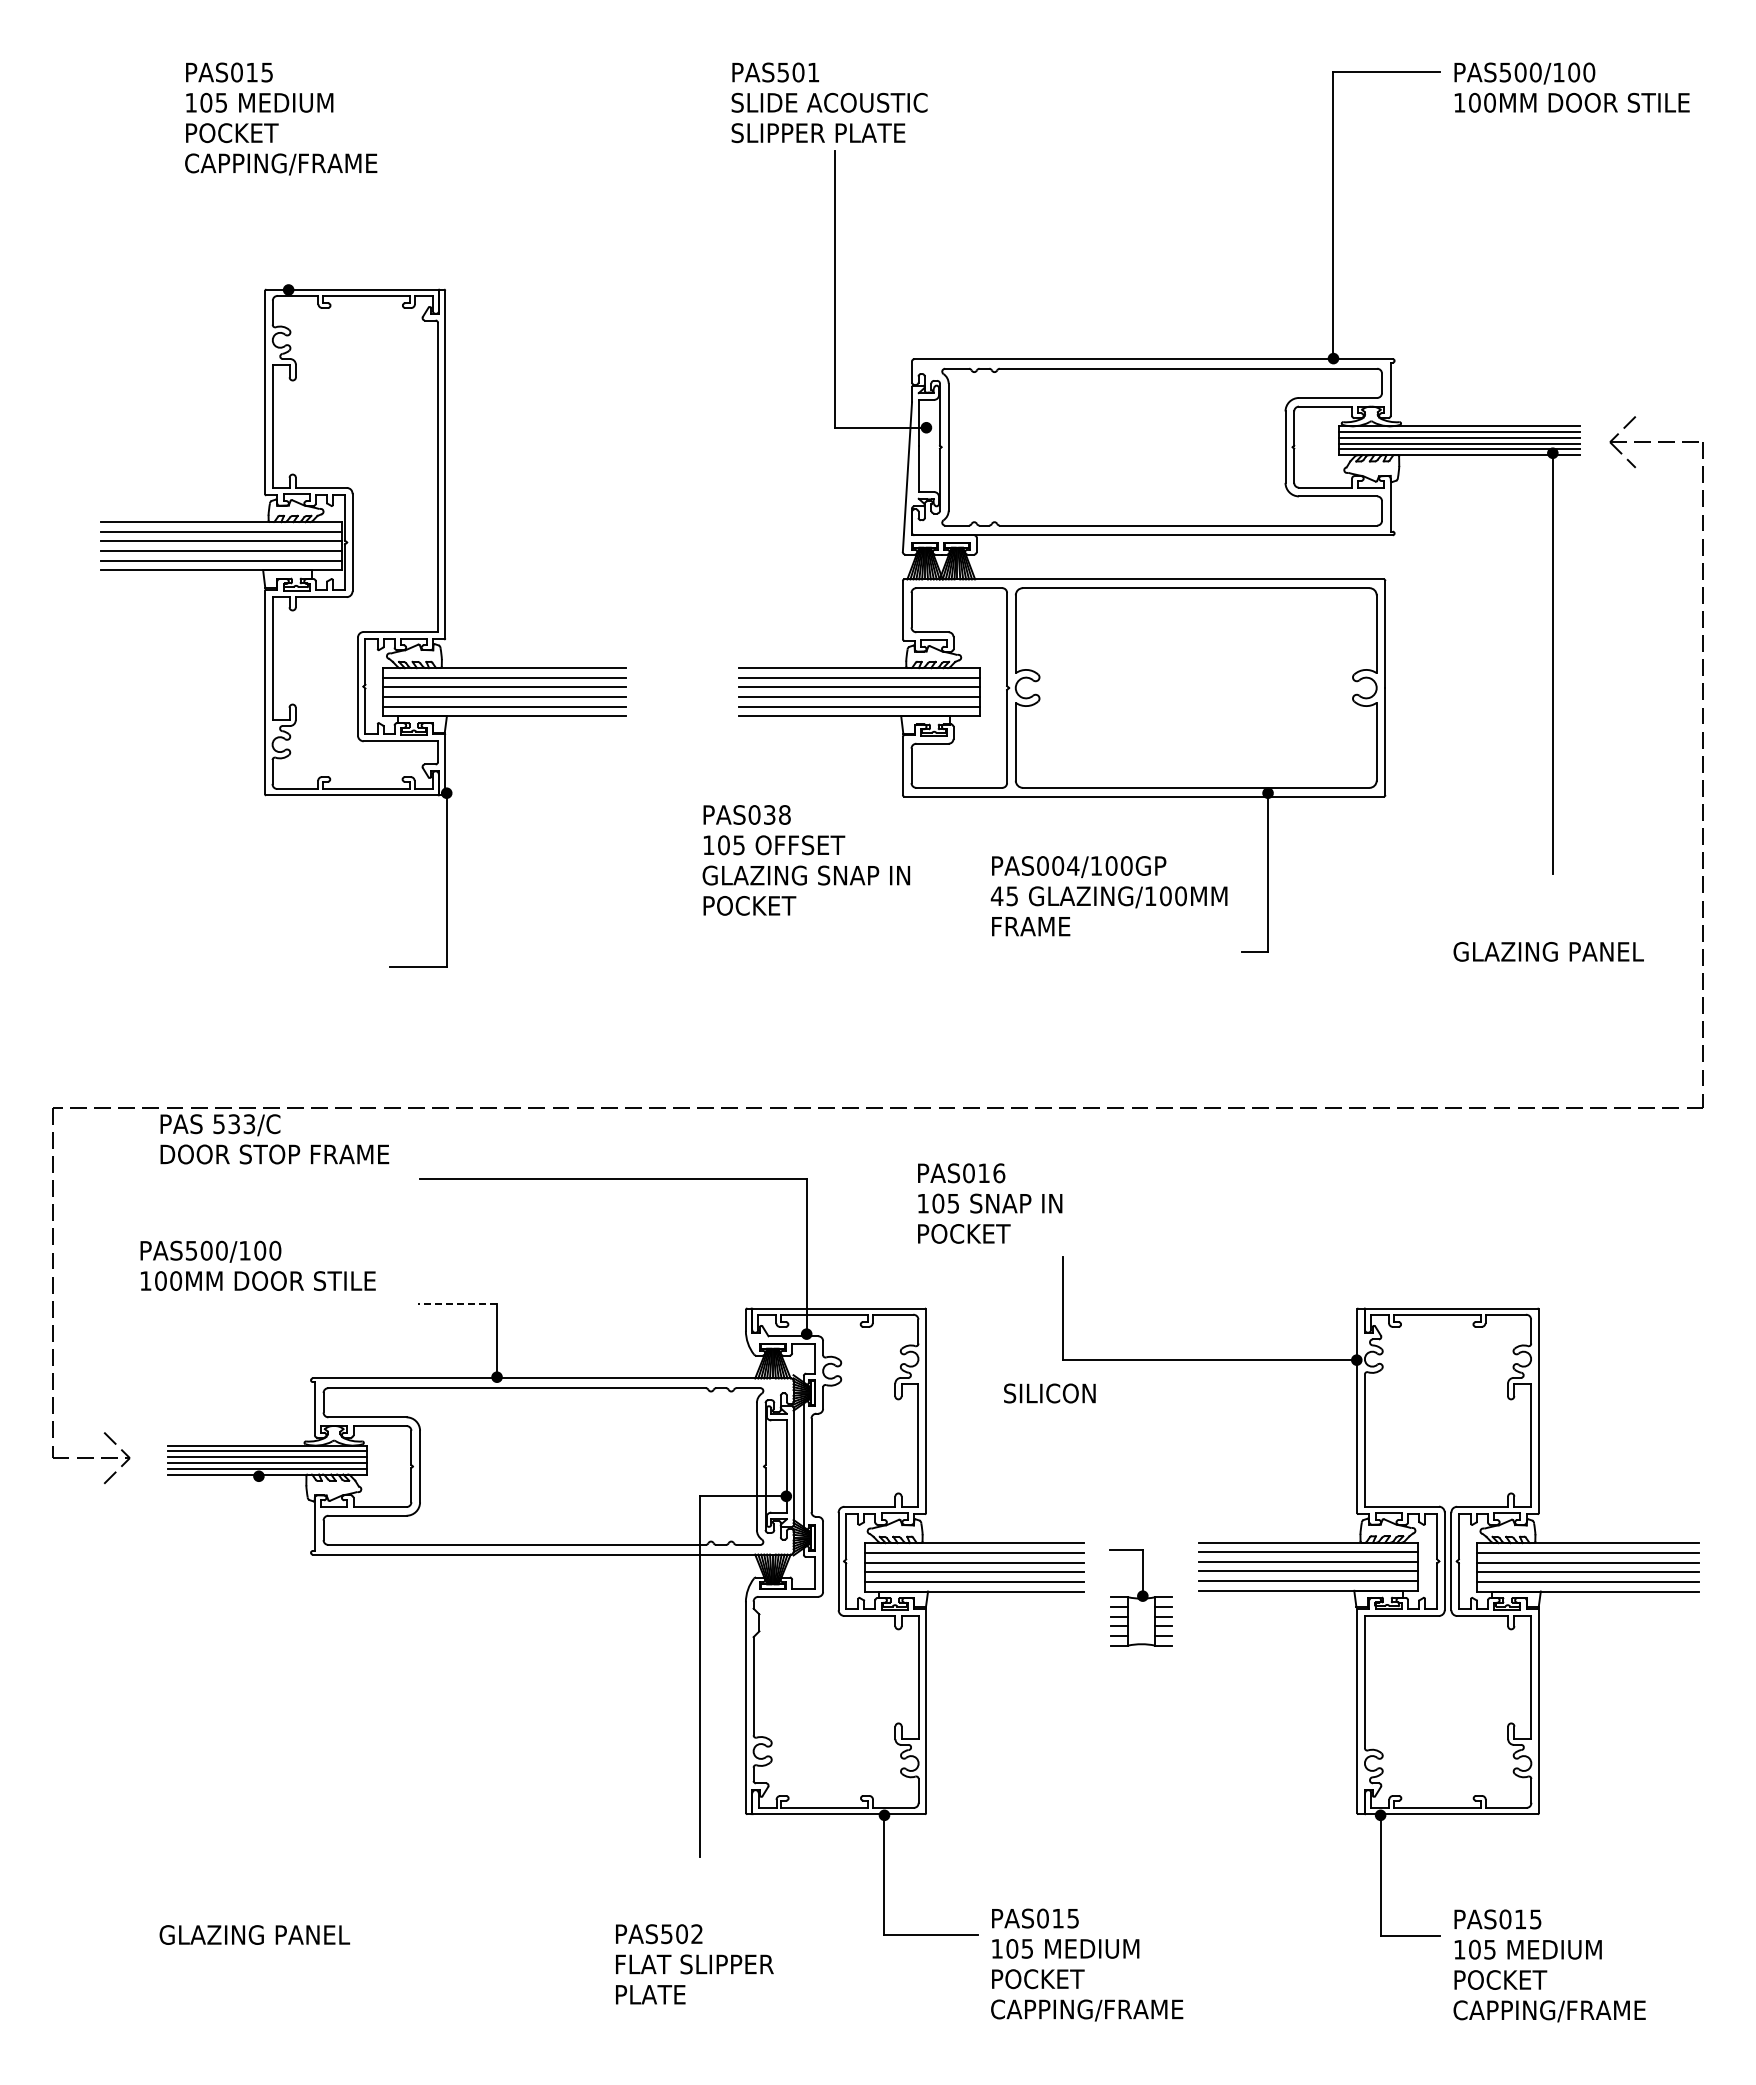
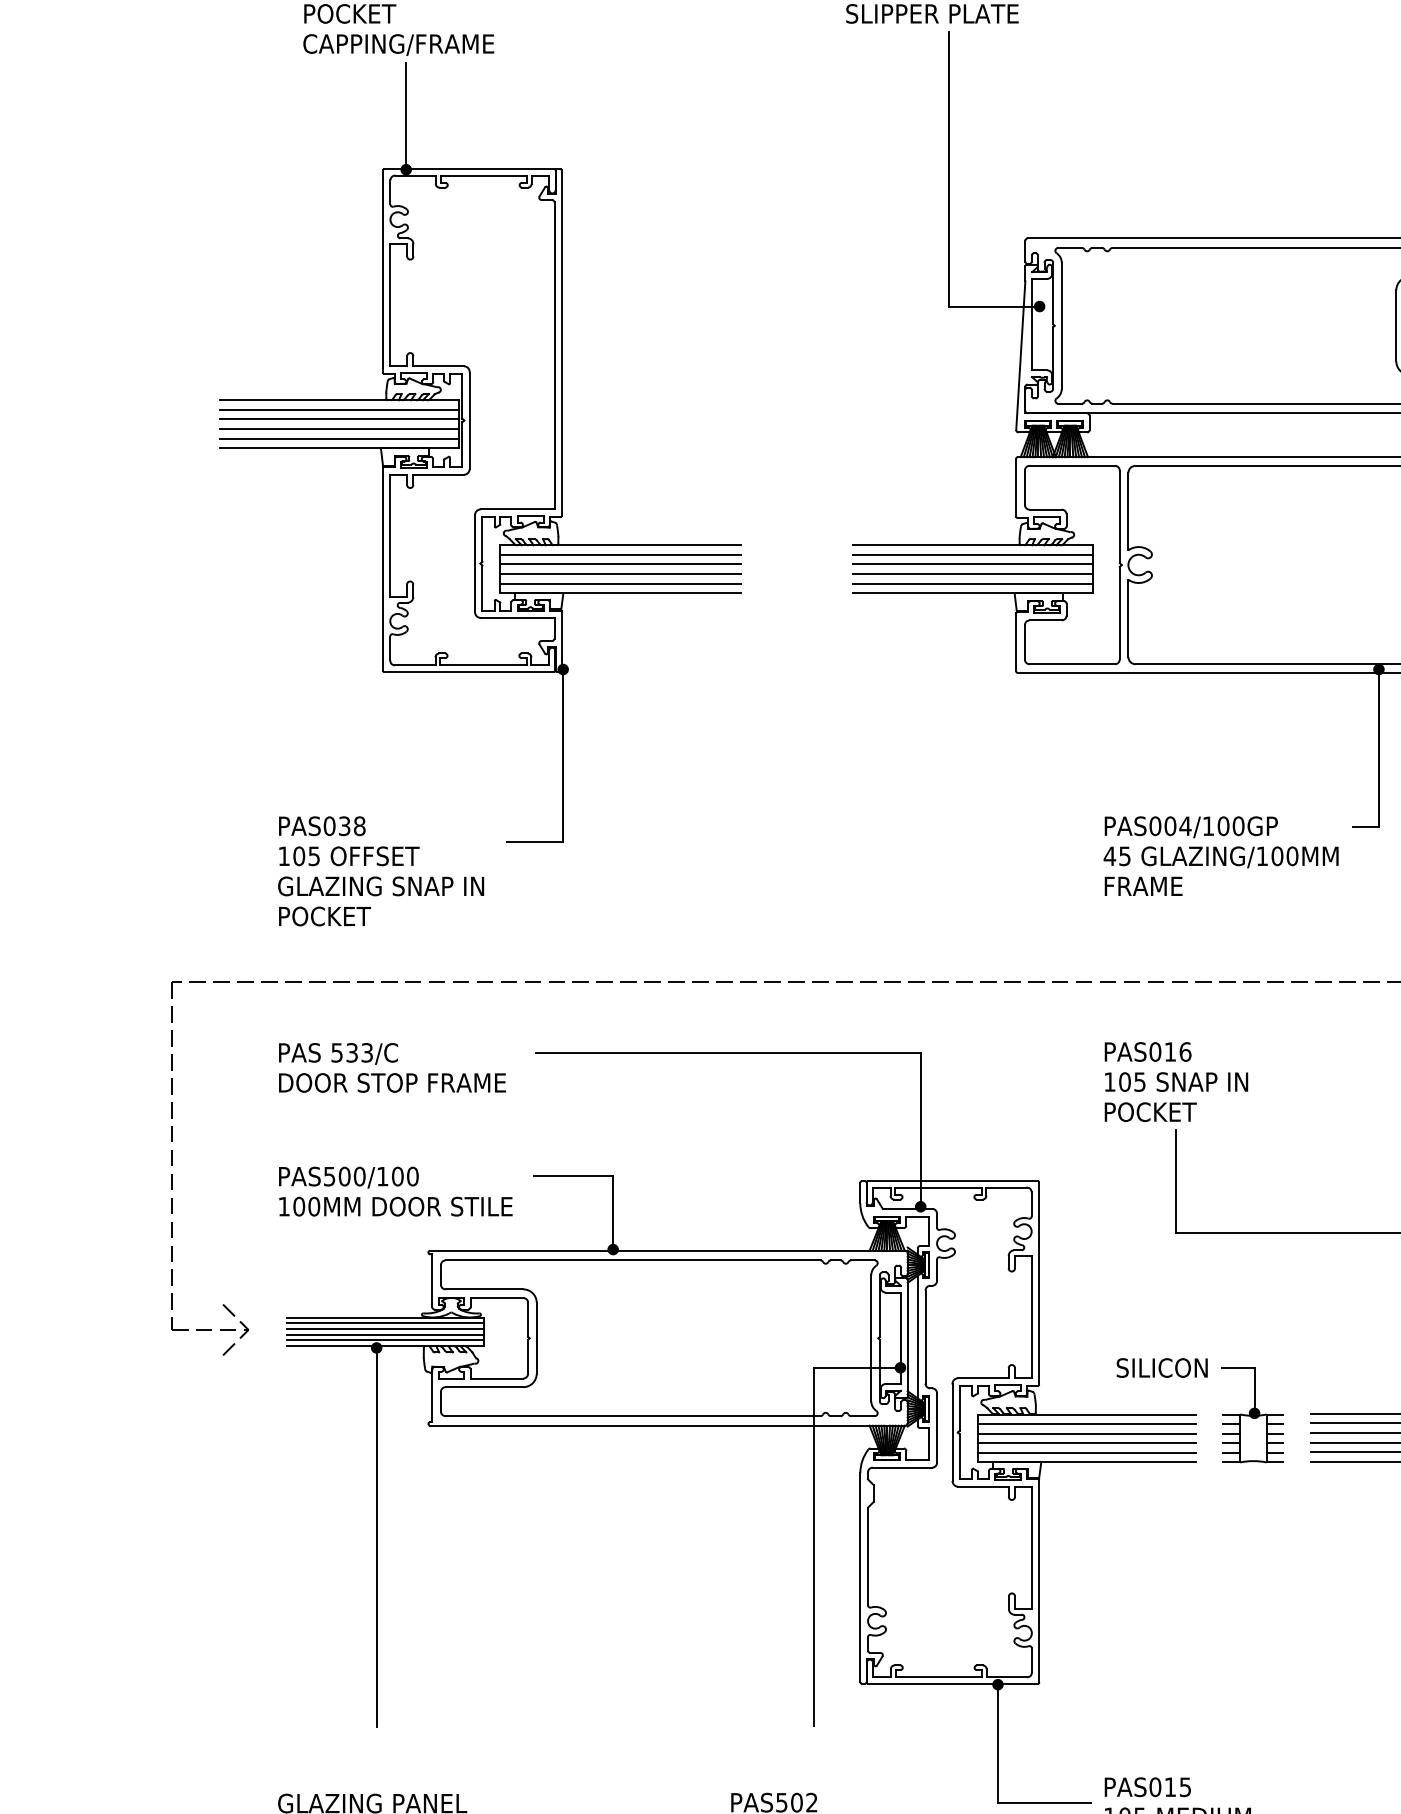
line: (288, 235) -> (406, 115), added
text: (806, 860) -> (381, 871), moved
text: (1108, 896) -> (1220, 856), moved
text: (274, 1139) -> (392, 1068), moved
text: (990, 1203) -> (1176, 1081), moved
text: (257, 1265) -> (395, 1191), moved
line: (457, 1303) -> (573, 1176), dashed -> solid
text: (1049, 1393) -> (1161, 1368), moved
part: (1140, 1597) -> (1252, 1414), moved
line: (258, 1666) -> (376, 1536), added

